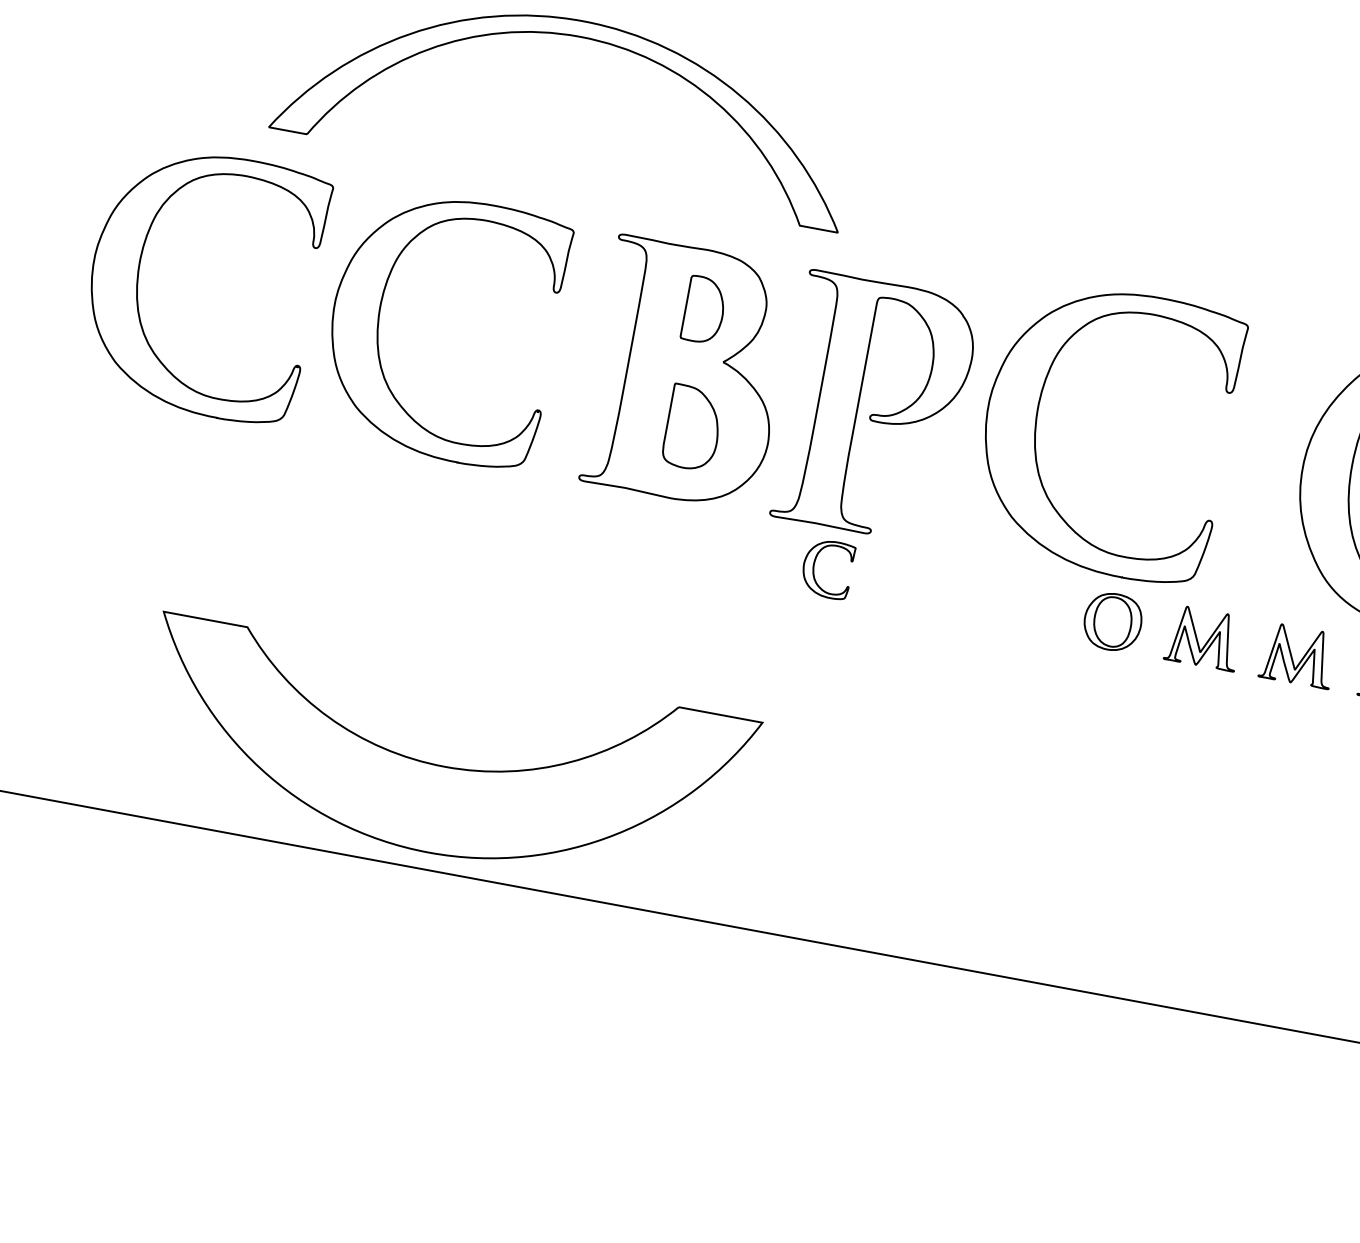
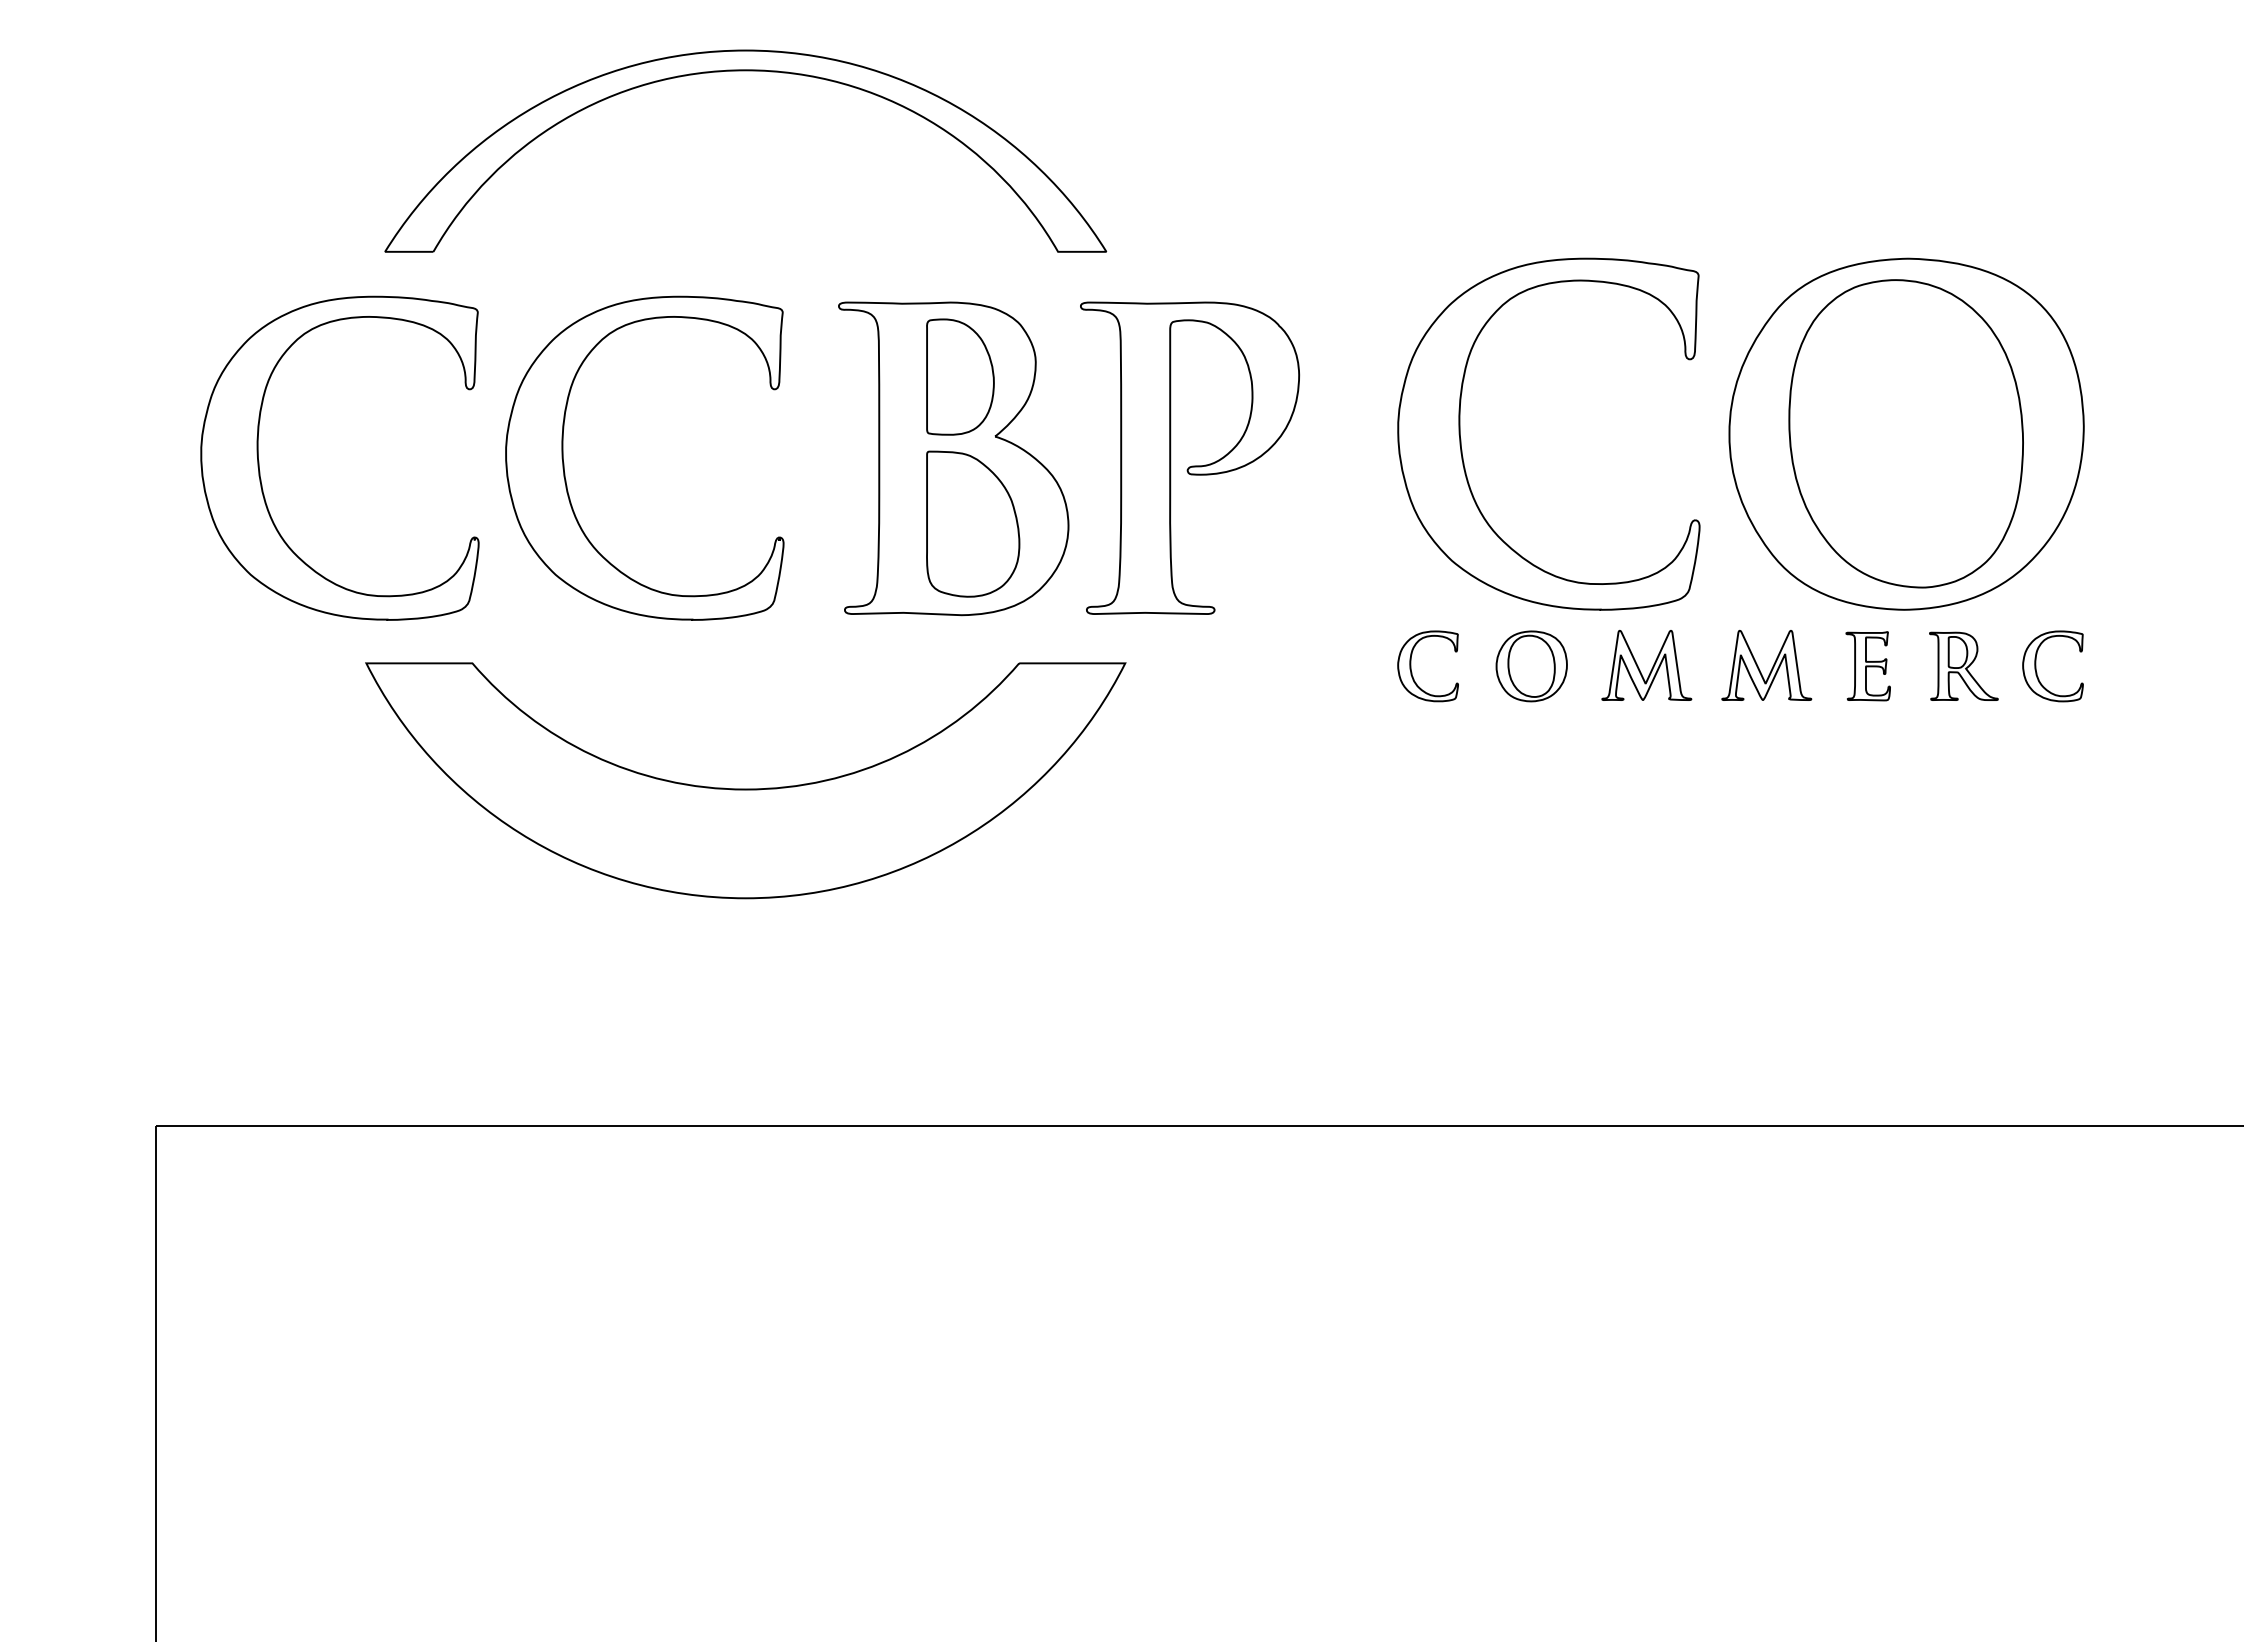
part: (704, 309) -> (960, 376), size x1.43
part: (1037, 422) -> (1461, 439), moved
part: (693, 427) -> (973, 523), size x1.43
part: (814, 566) -> (1411, 666), moved
part: (444, 765) -> (745, 788), moved

